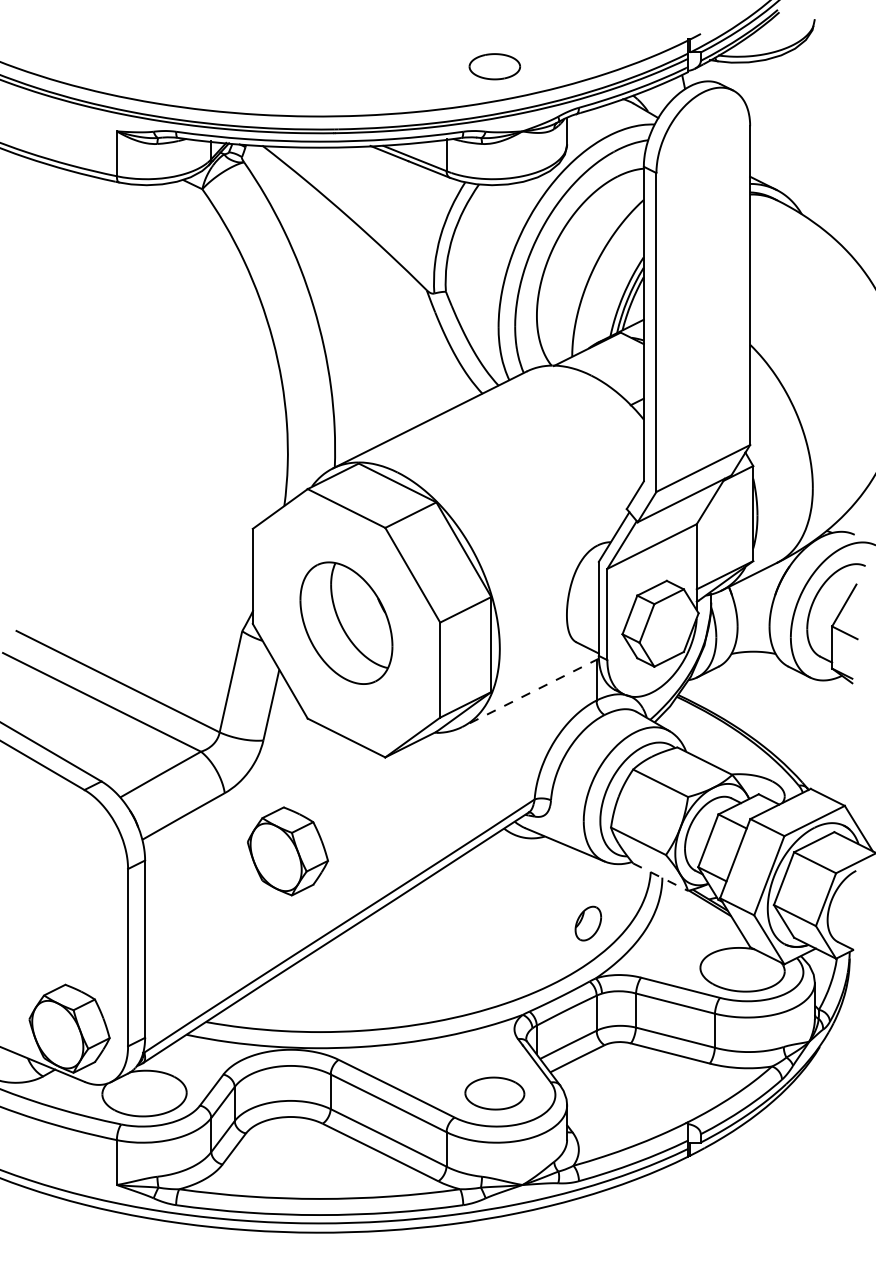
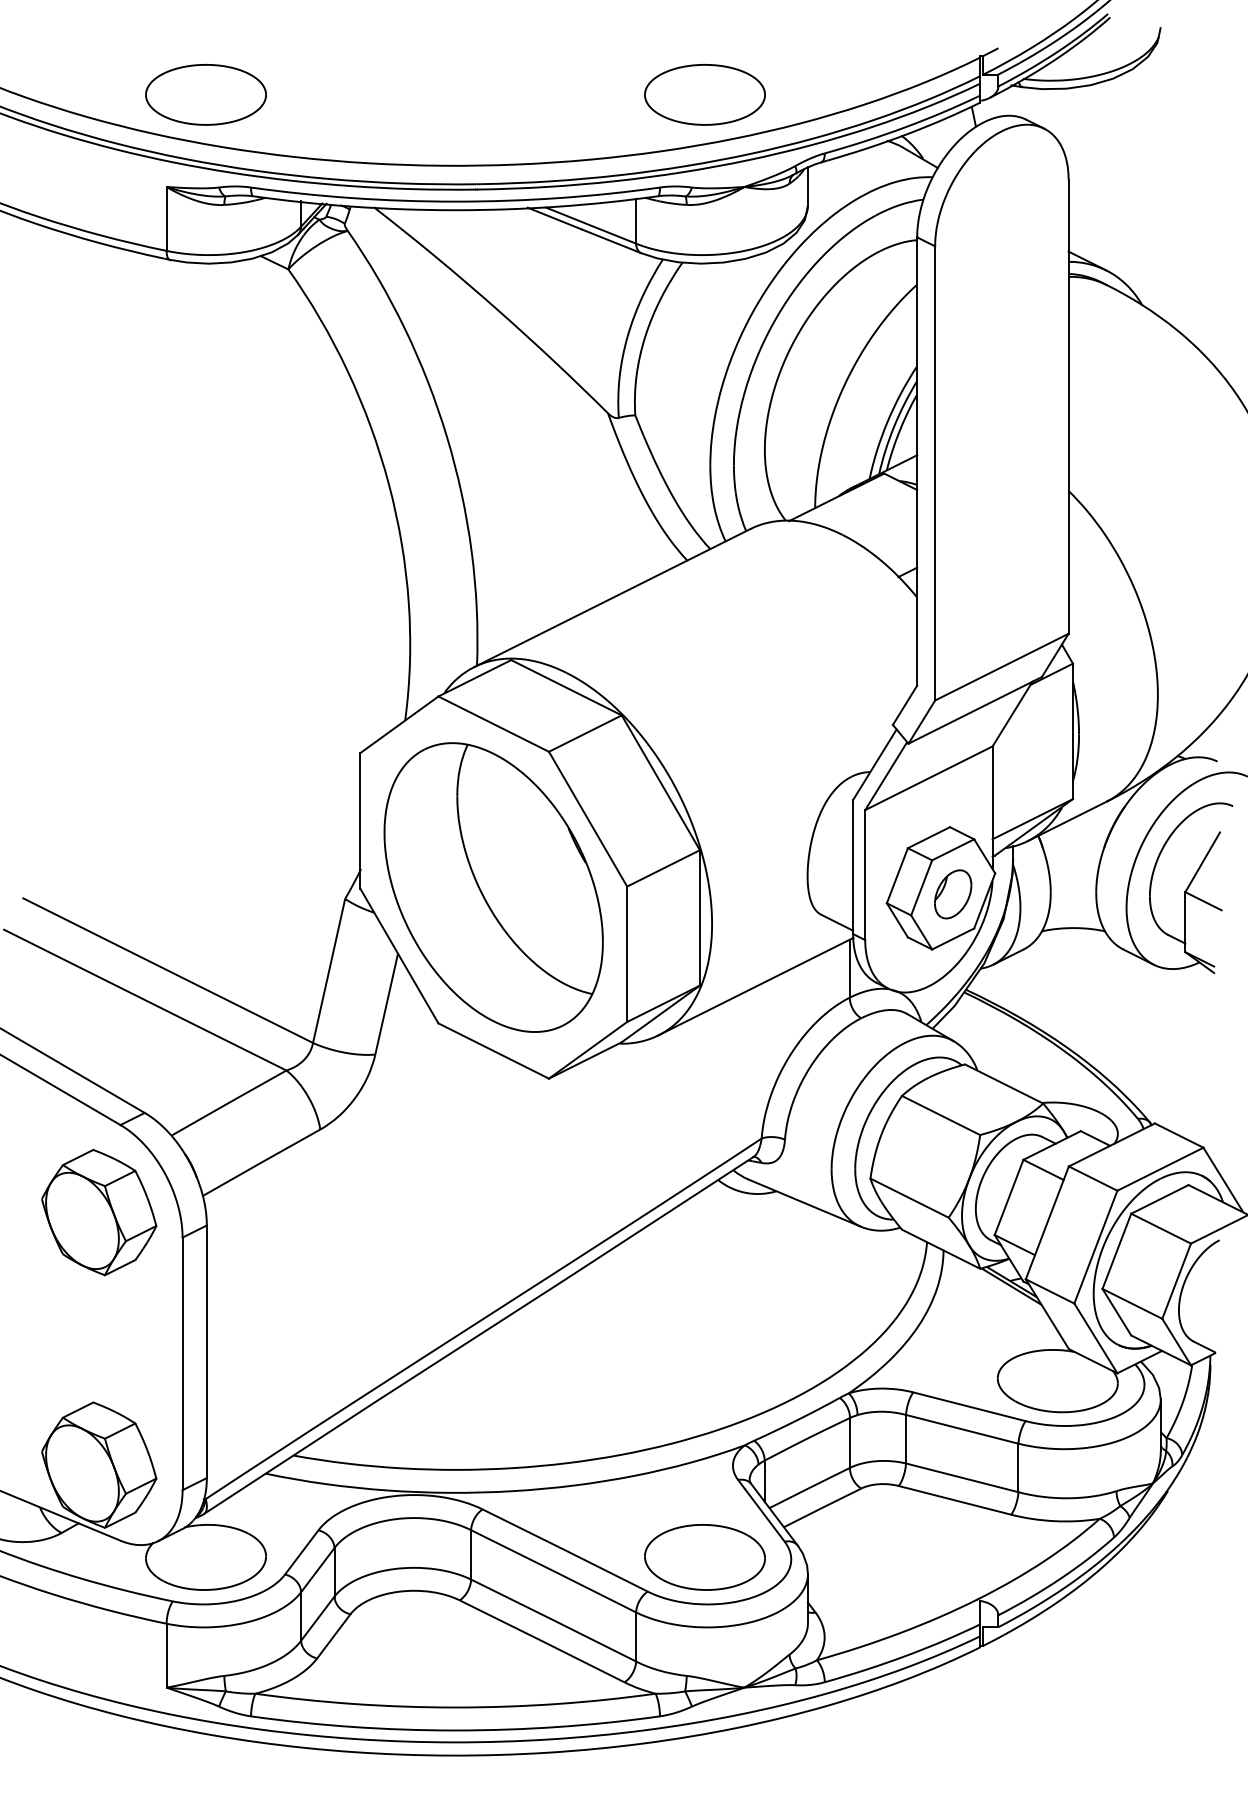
part: (144, 66) -> (205, 94), added
part: (494, 66) -> (704, 94), size x1.67
part: (346, 623) -> (493, 887), size x1.67
line: (531, 692) -> (756, 986), dashed -> solid
part: (288, 851) -> (99, 1212), moved
line: (660, 877) -> (941, 1249), dashed -> solid
part: (588, 923) -> (953, 894), moved
part: (494, 1093) -> (704, 1557), size x1.43

